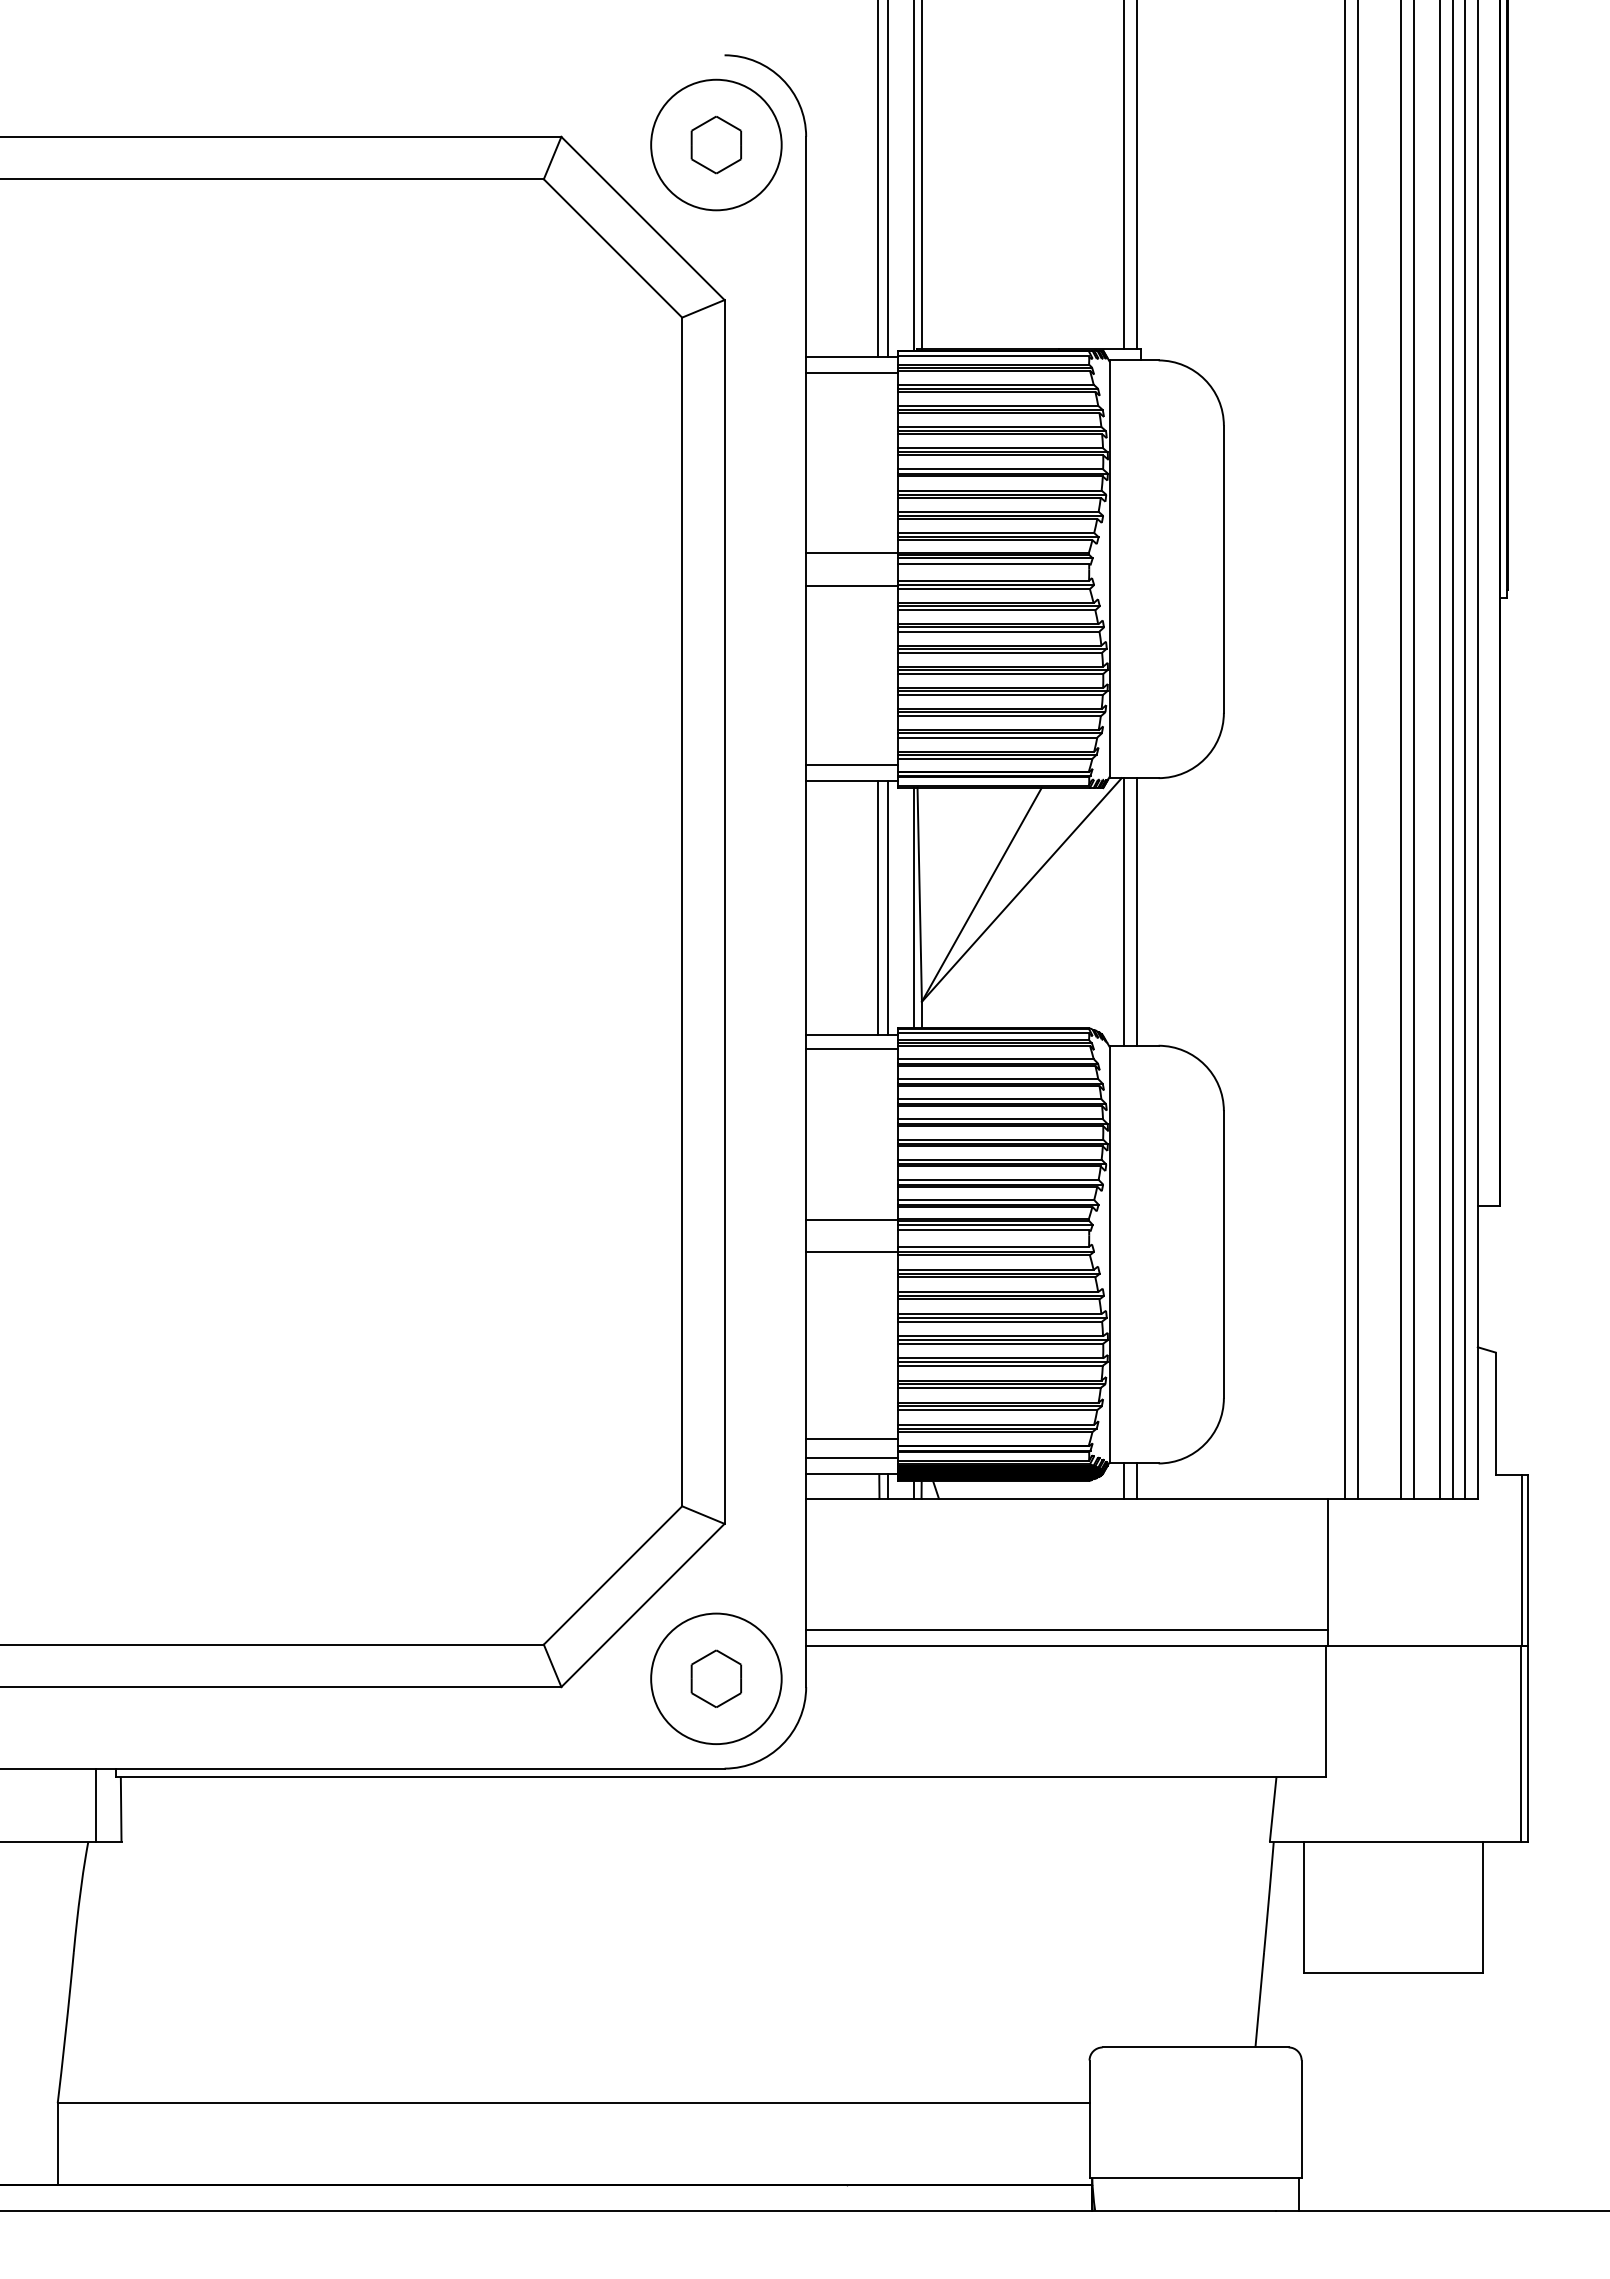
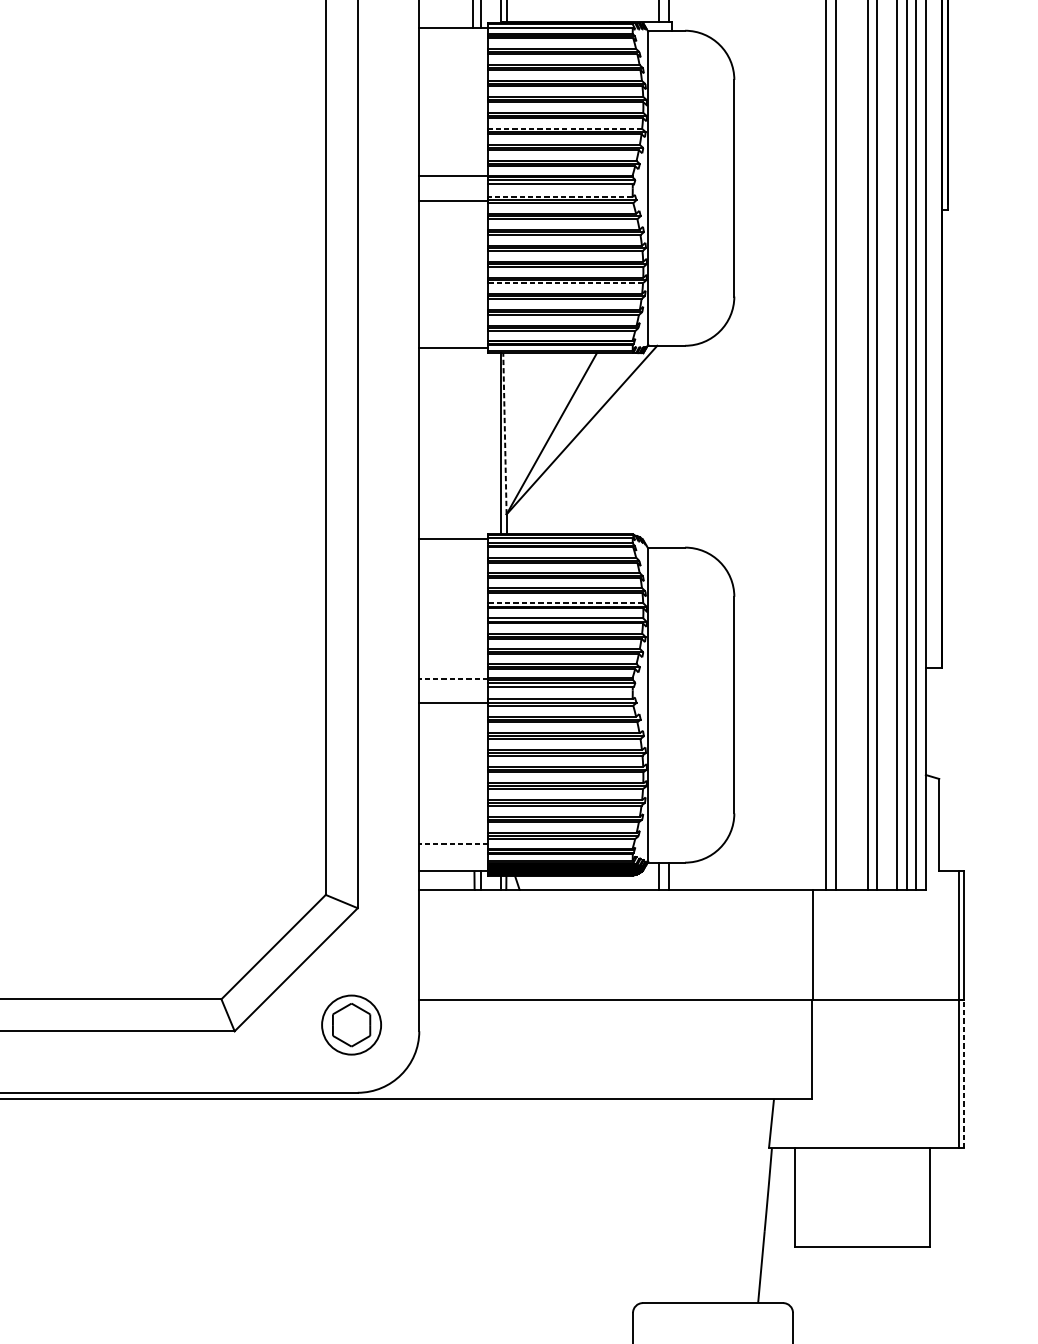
line: (851, 373) -> (453, 40), removed
line: (999, 490) -> (565, 128), solid -> dashed
line: (993, 580) -> (560, 196), solid -> dashed
line: (1000, 695) -> (565, 283), solid -> dashed
line: (851, 765) -> (453, 336), removed
line: (919, 894) -> (504, 433), solid -> dashed
line: (877, 907) -> (473, 443), removed
line: (887, 907) -> (480, 443), removed
line: (1124, 911) -> (659, 446), removed
line: (1137, 911) -> (669, 446), removed
line: (851, 1048) -> (453, 549), removed
line: (1000, 1119) -> (565, 603), solid -> dashed
line: (851, 1219) -> (453, 678), solid -> dashed
line: (851, 1439) -> (453, 844), solid -> dashed
line: (851, 1457) -> (453, 858), removed
line: (1066, 1629) -> (615, 987), removed
circle: (716, 1678) -> (351, 1024), size x0.6
line: (1528, 1744) -> (964, 1074), solid -> dashed

